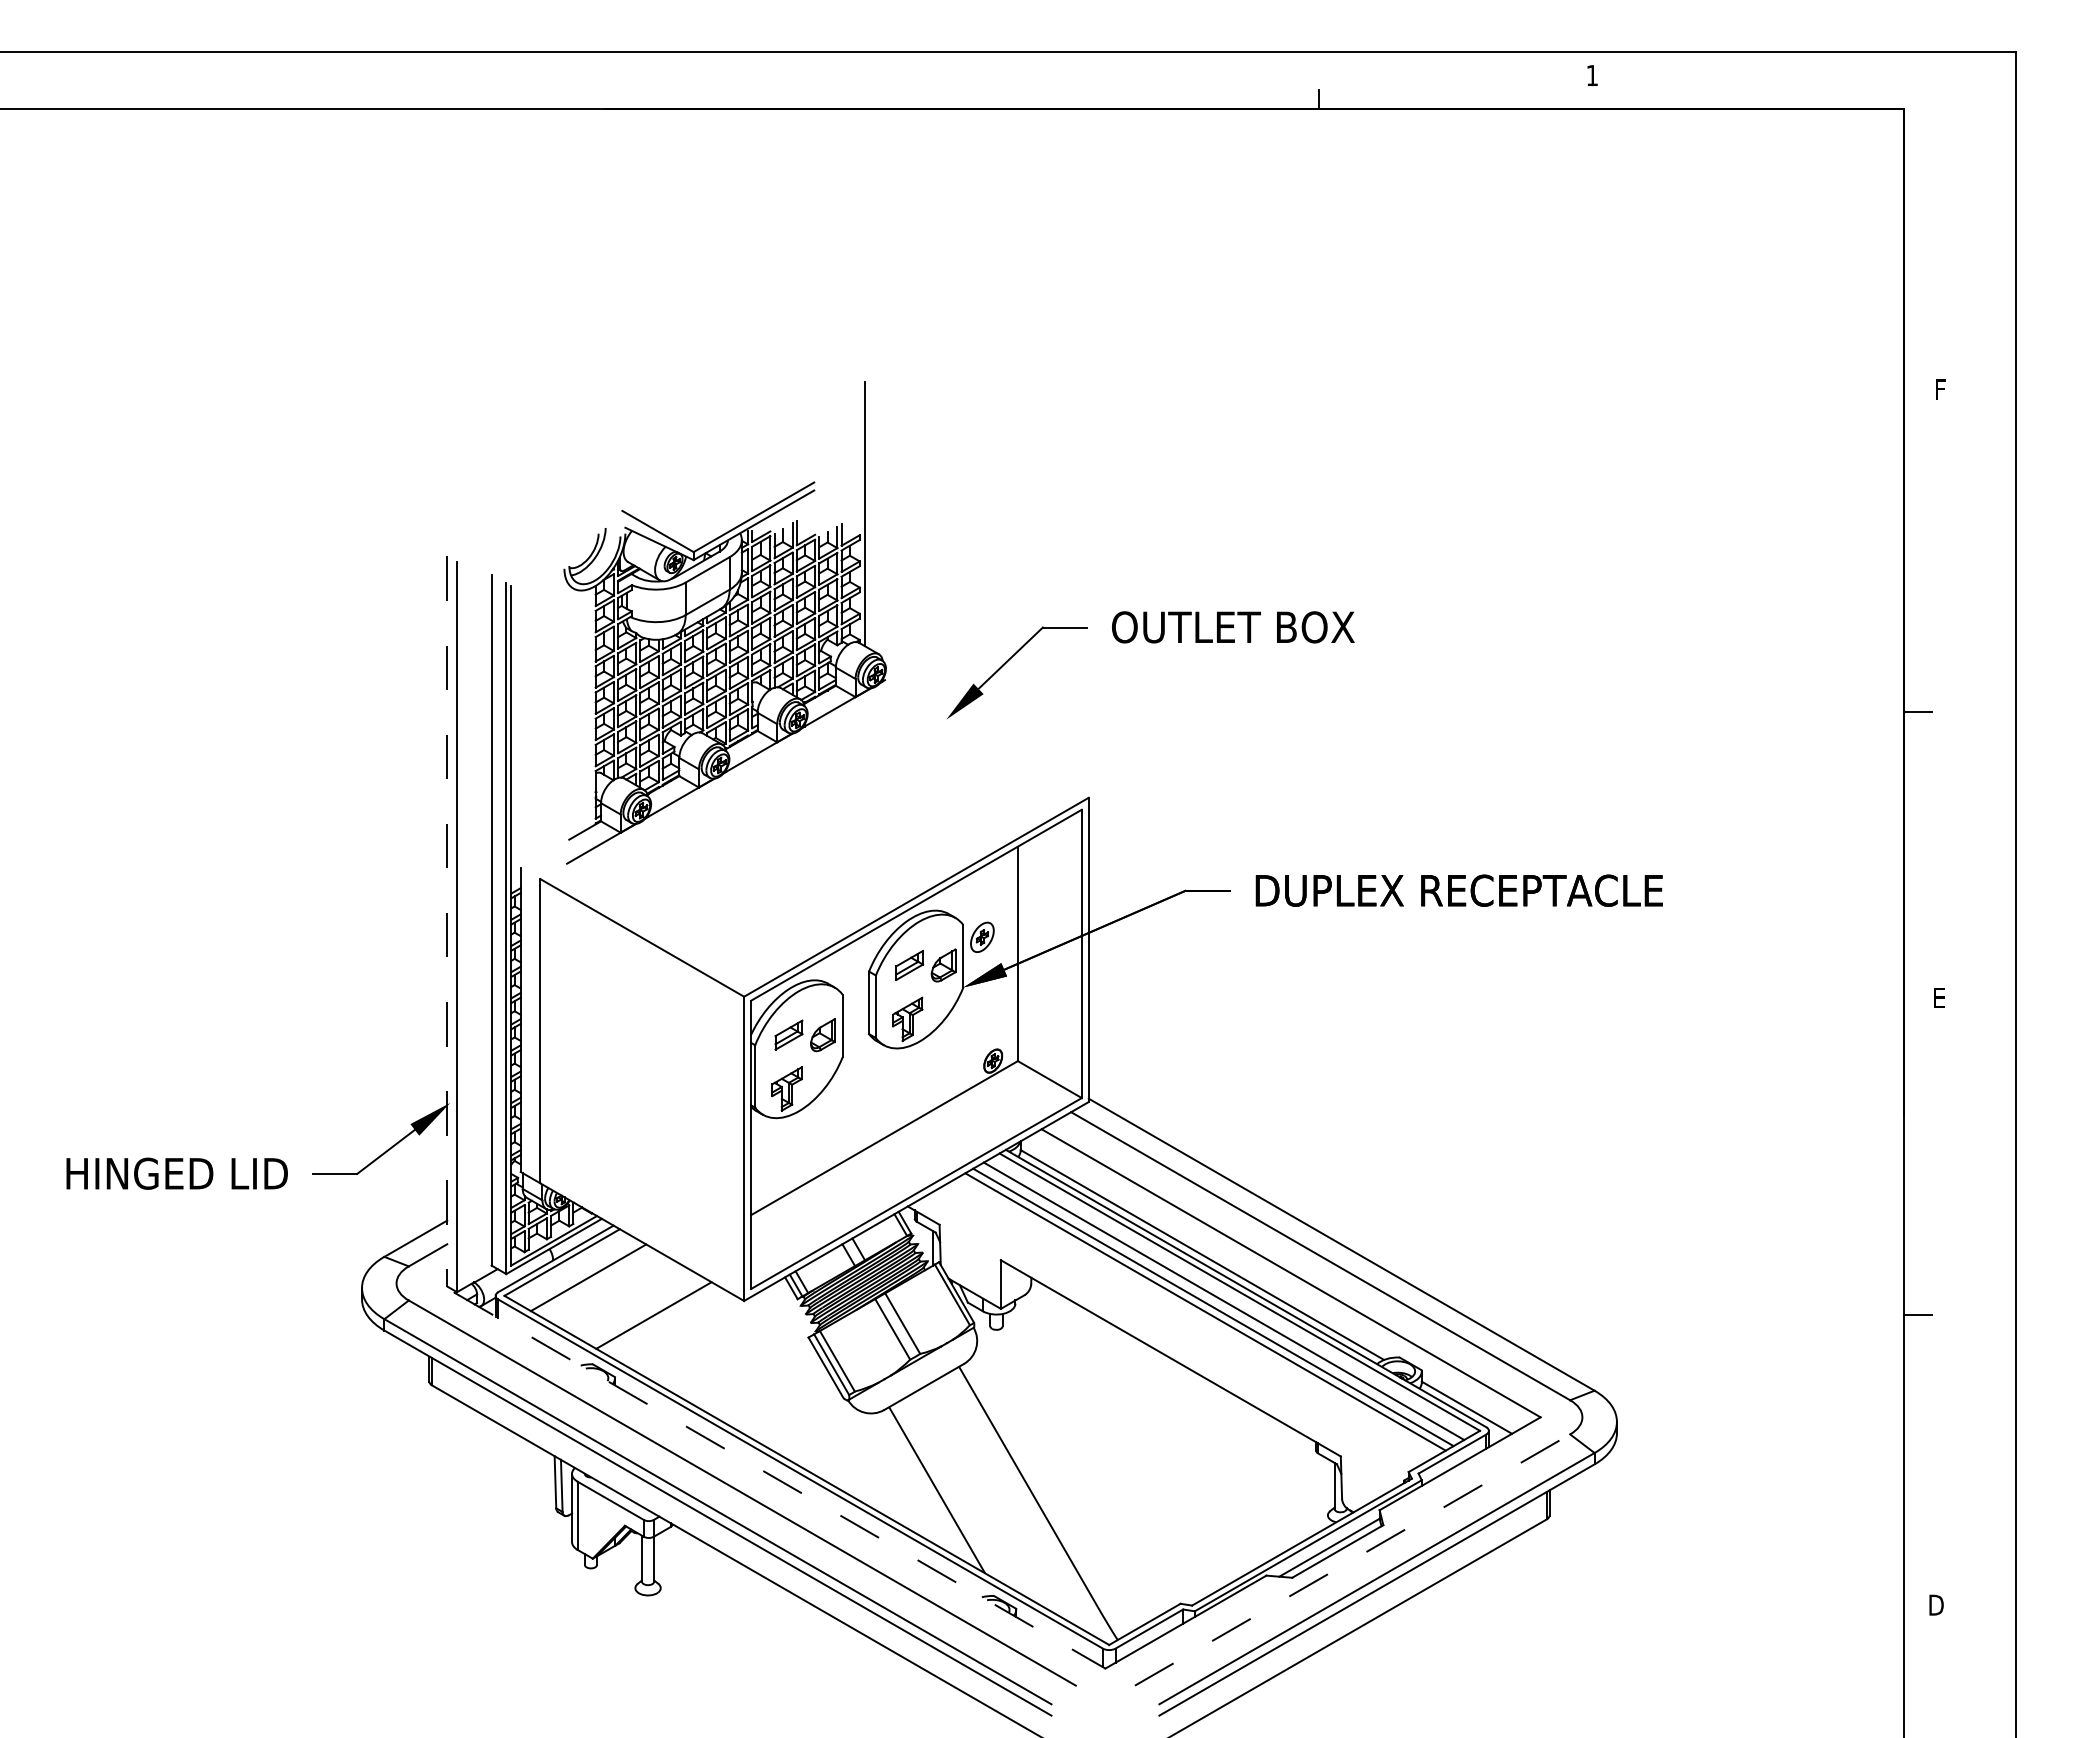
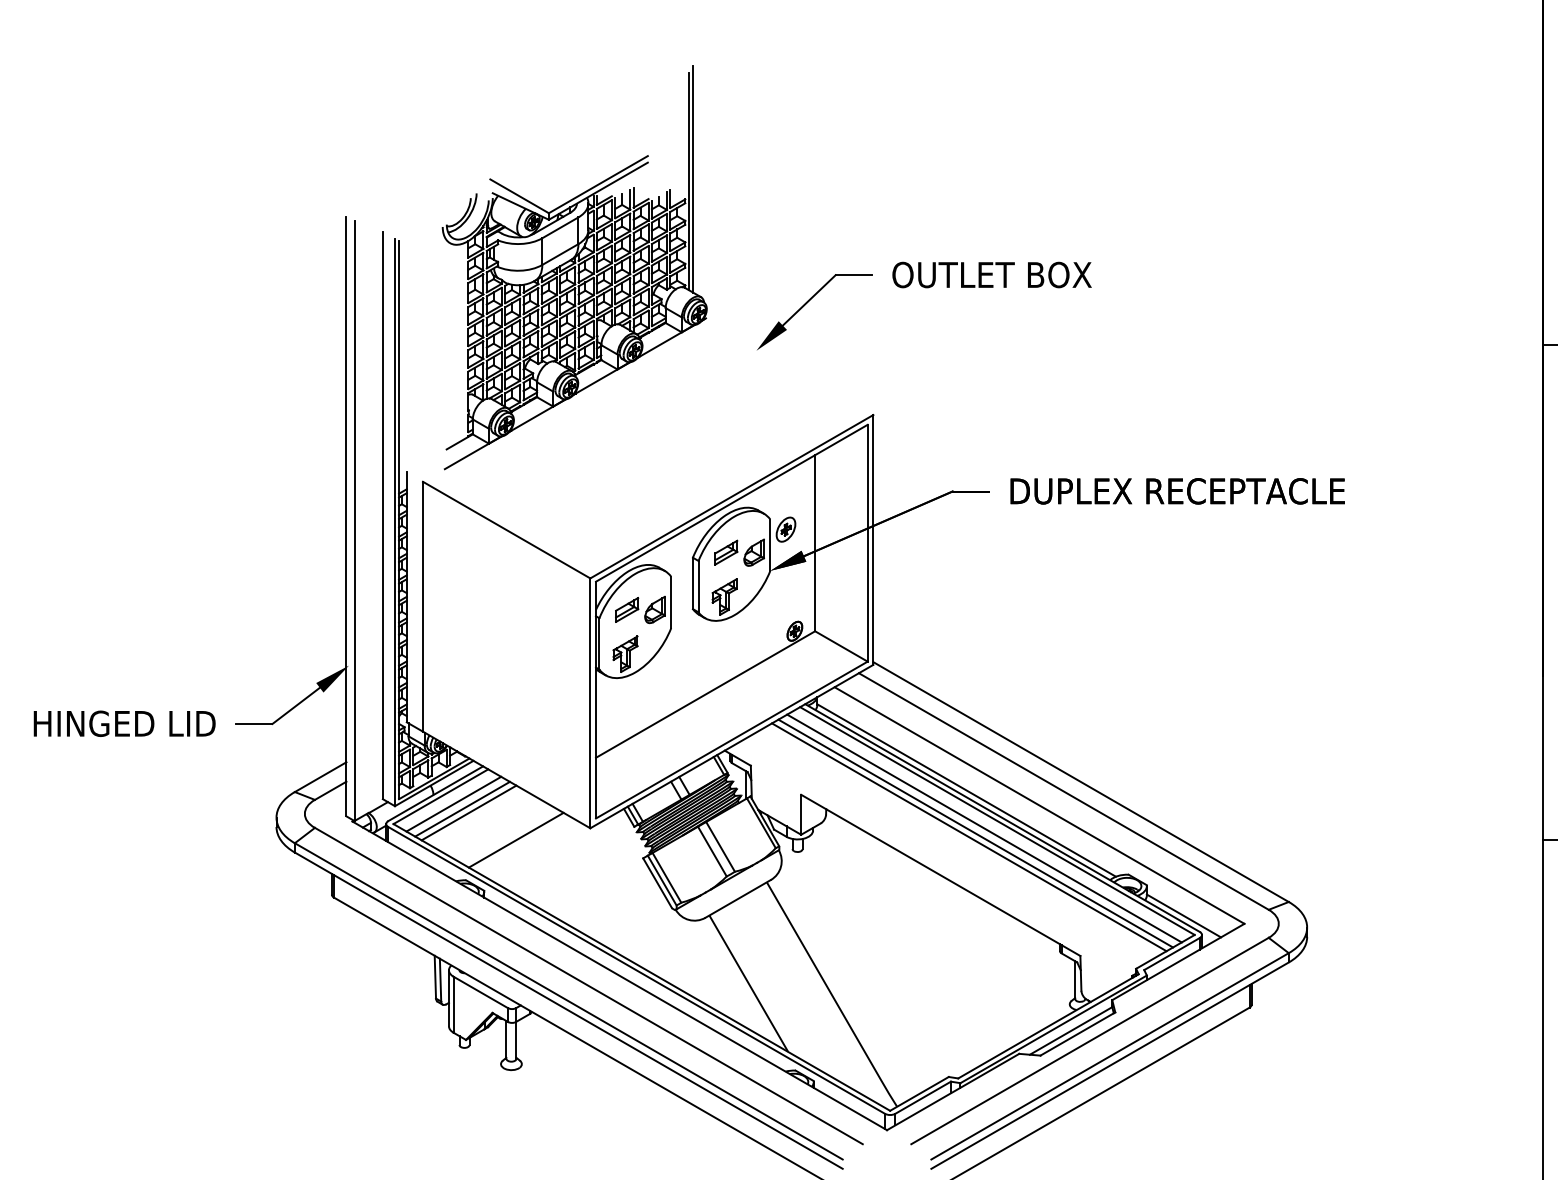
line: (869, 510) -> (693, 179), added
line: (447, 921) -> (346, 516), dashed -> solid
line: (577, 1271) -> (453, 804), added
line: (596, 1282) -> (469, 813), added
line: (780, 1480) -> (620, 975), dashed -> solid
line: (1353, 1559) -> (1090, 1040), dashed -> solid

